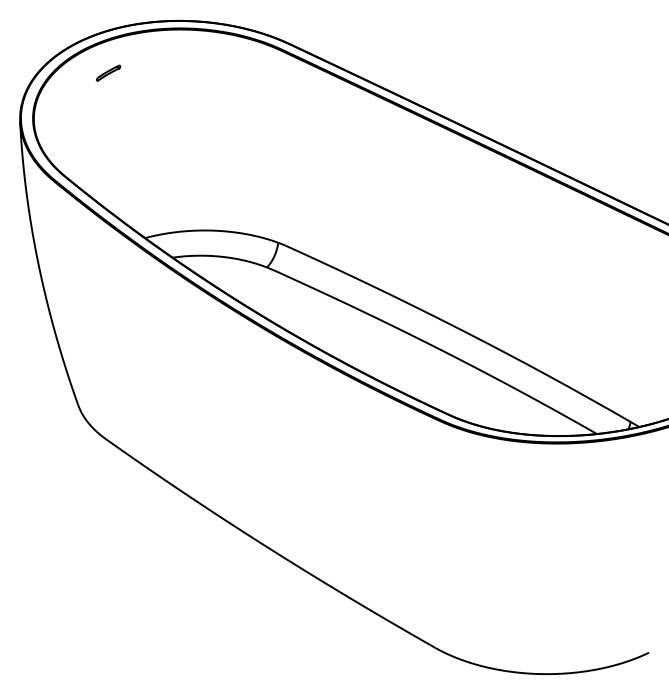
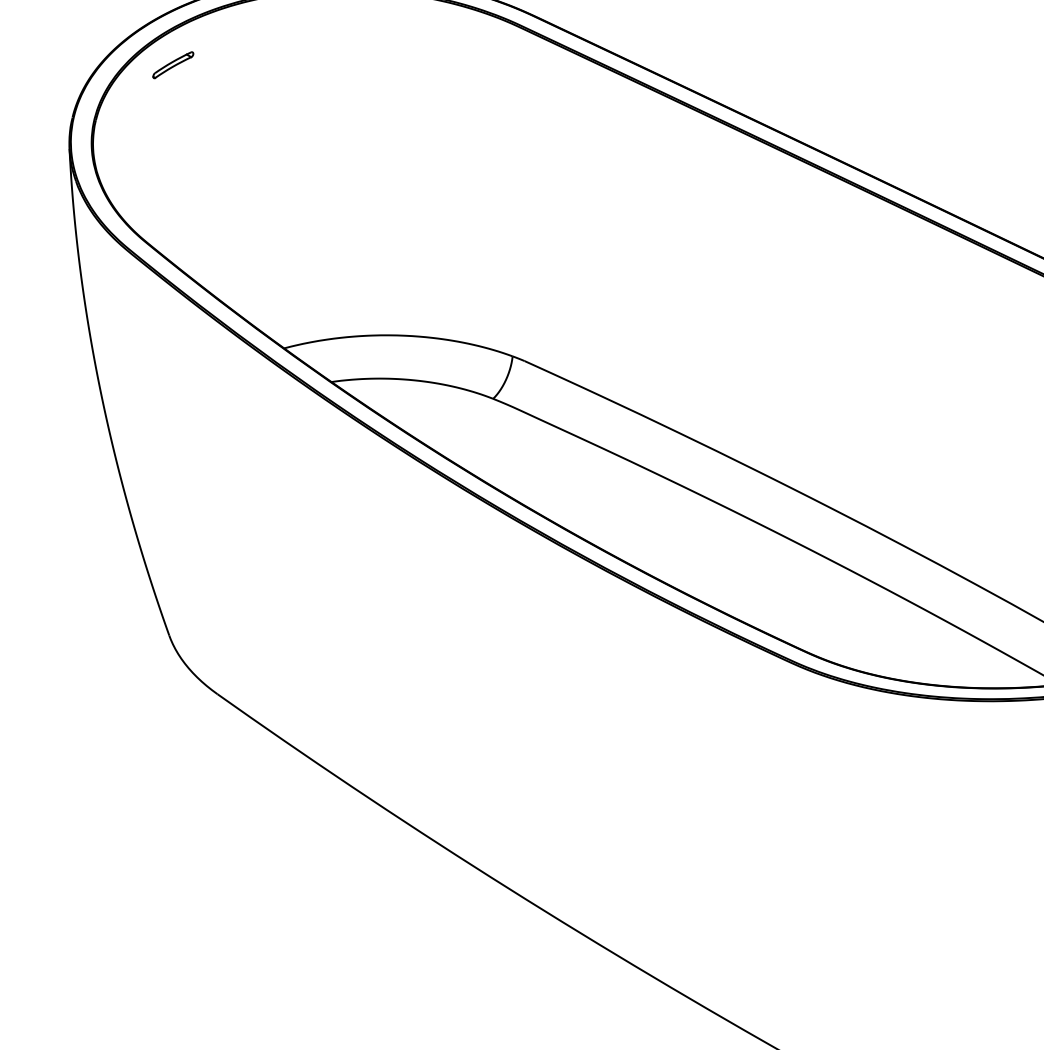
part: (108, 72) -> (173, 63), moved

